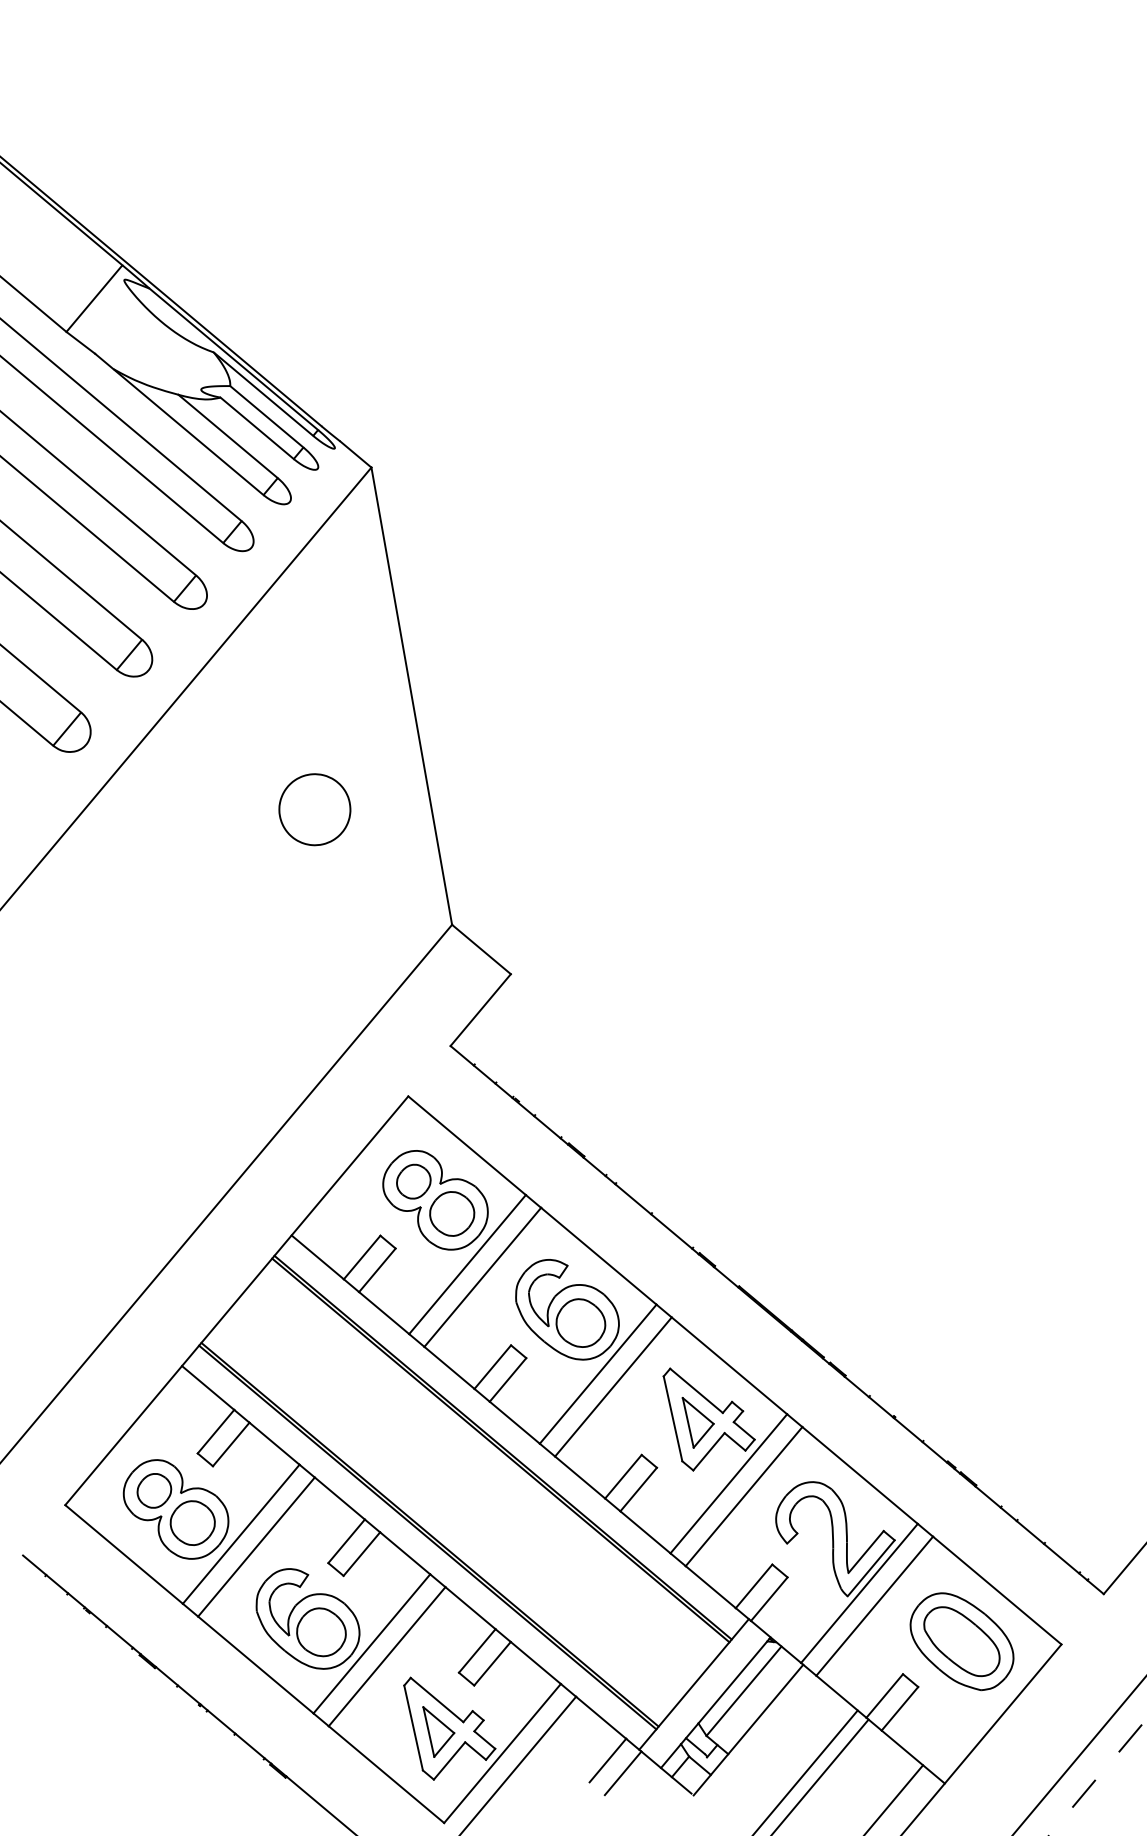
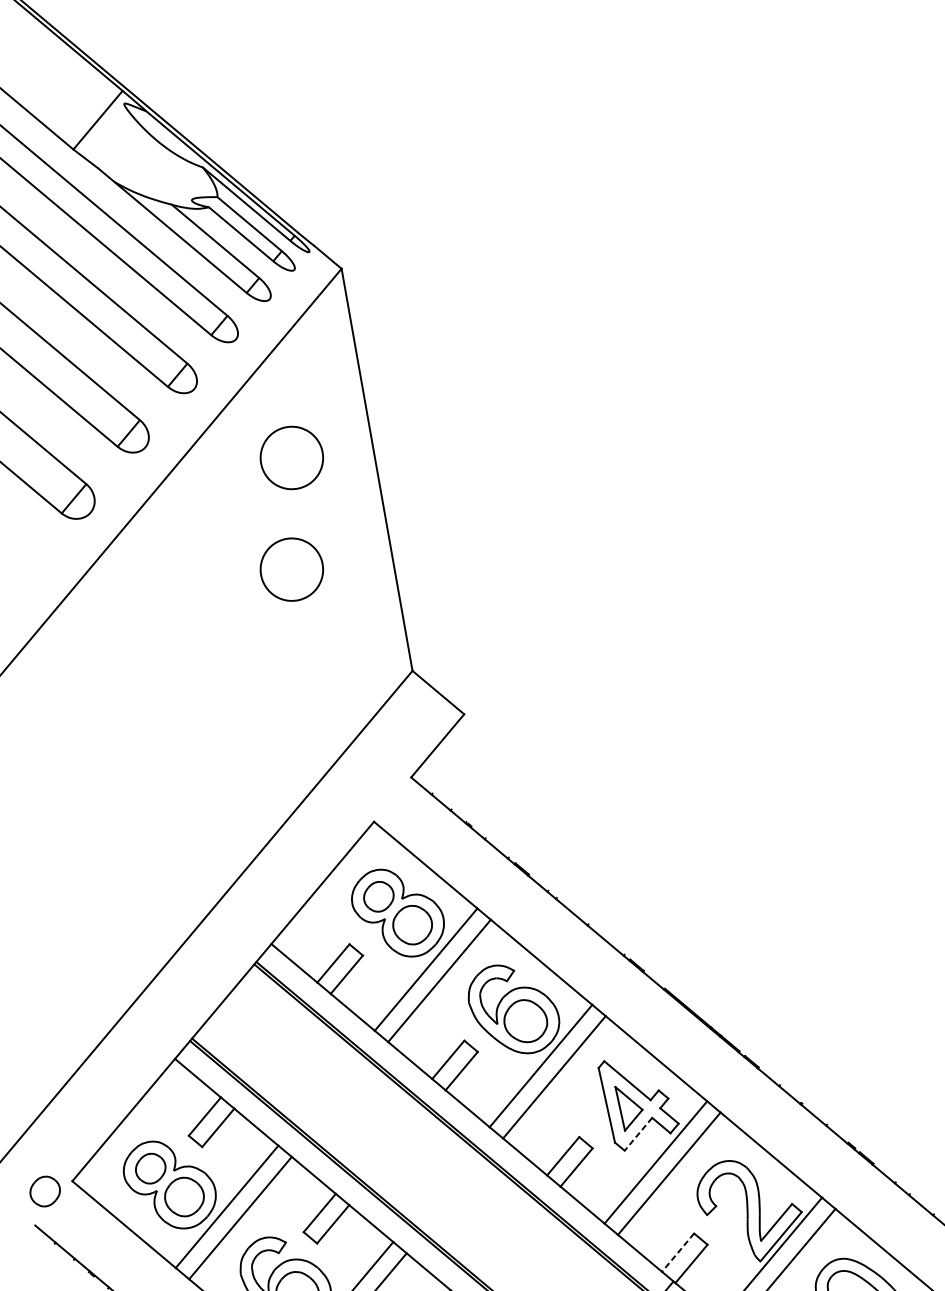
part: (314, 682) -> (291, 457), added
line: (708, 1452) -> (638, 1134), solid -> dashed
part: (34, 1516) -> (45, 1191), added
line: (753, 1586) -> (677, 1252), solid -> dashed

